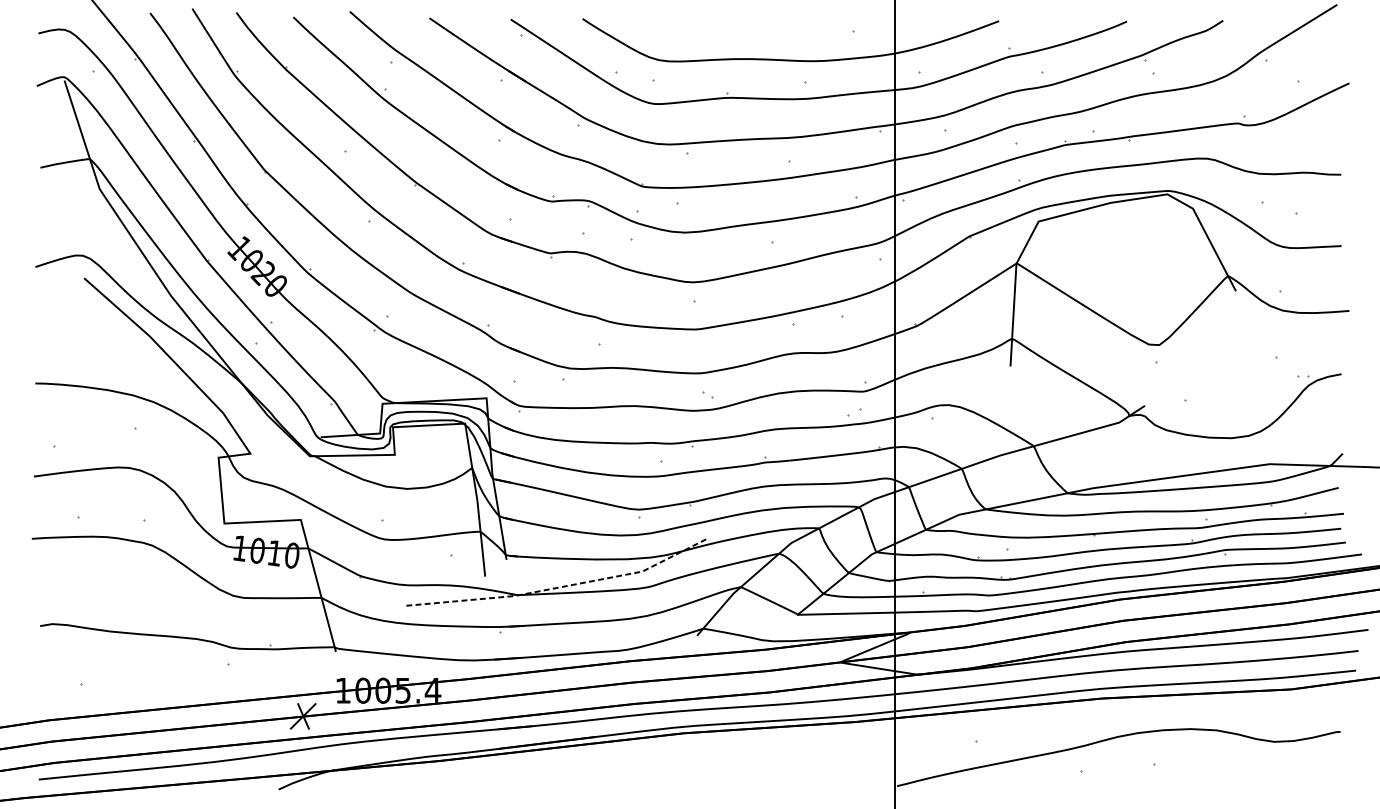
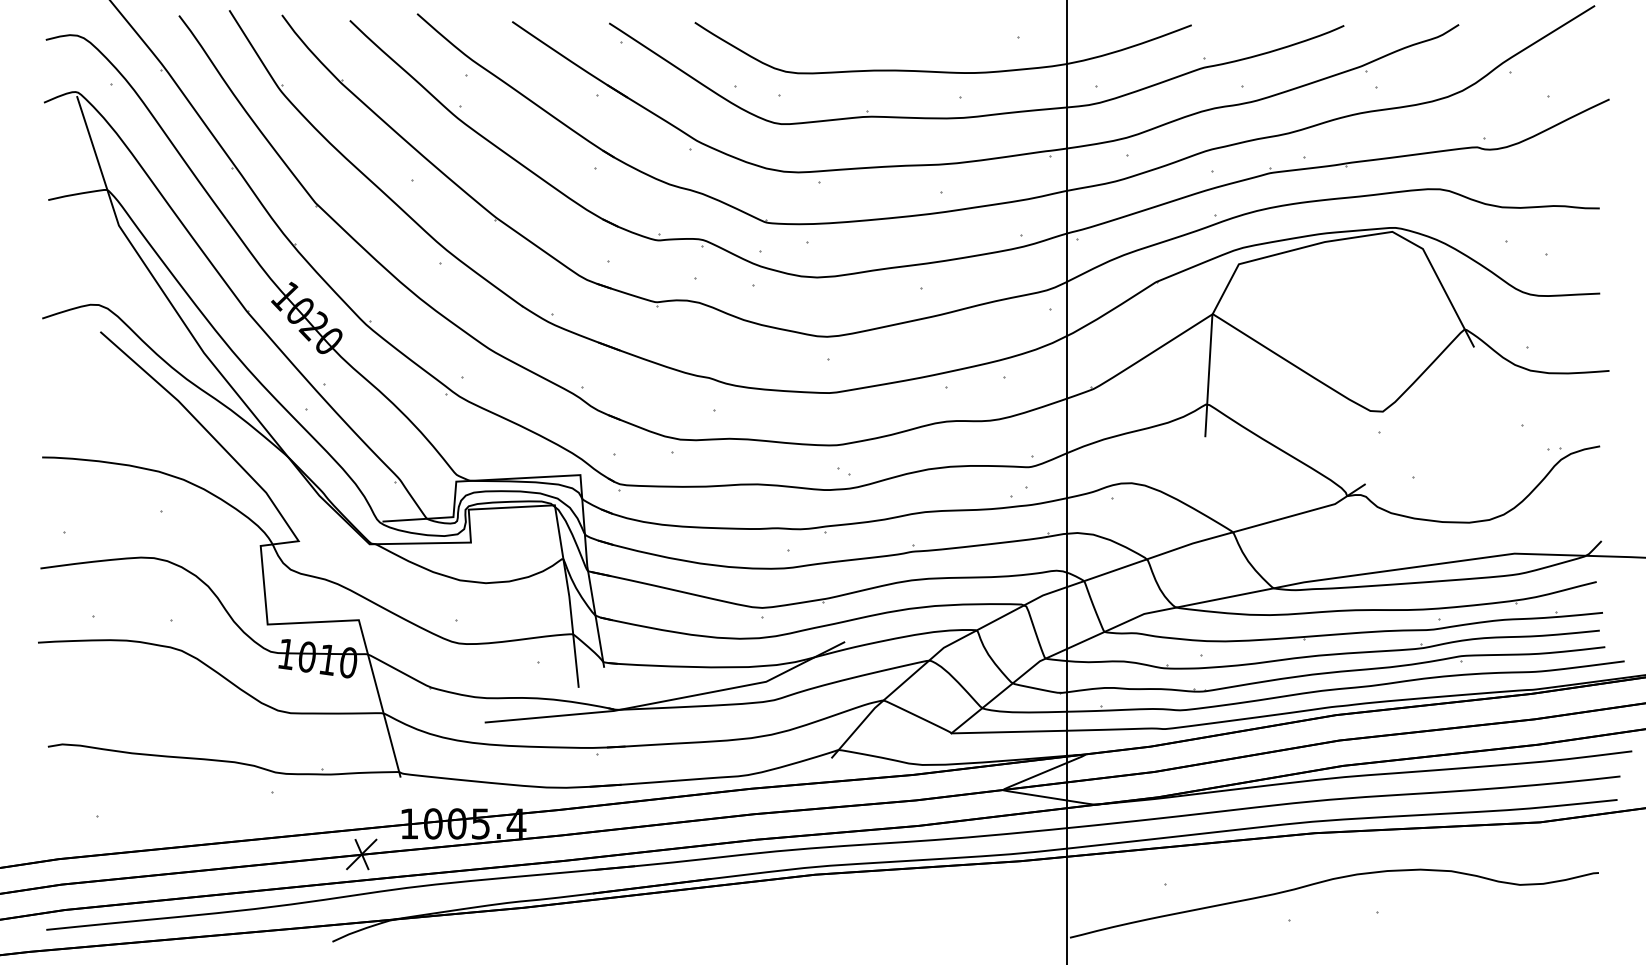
line: (562, 587) -> (670, 700), dashed -> solid

